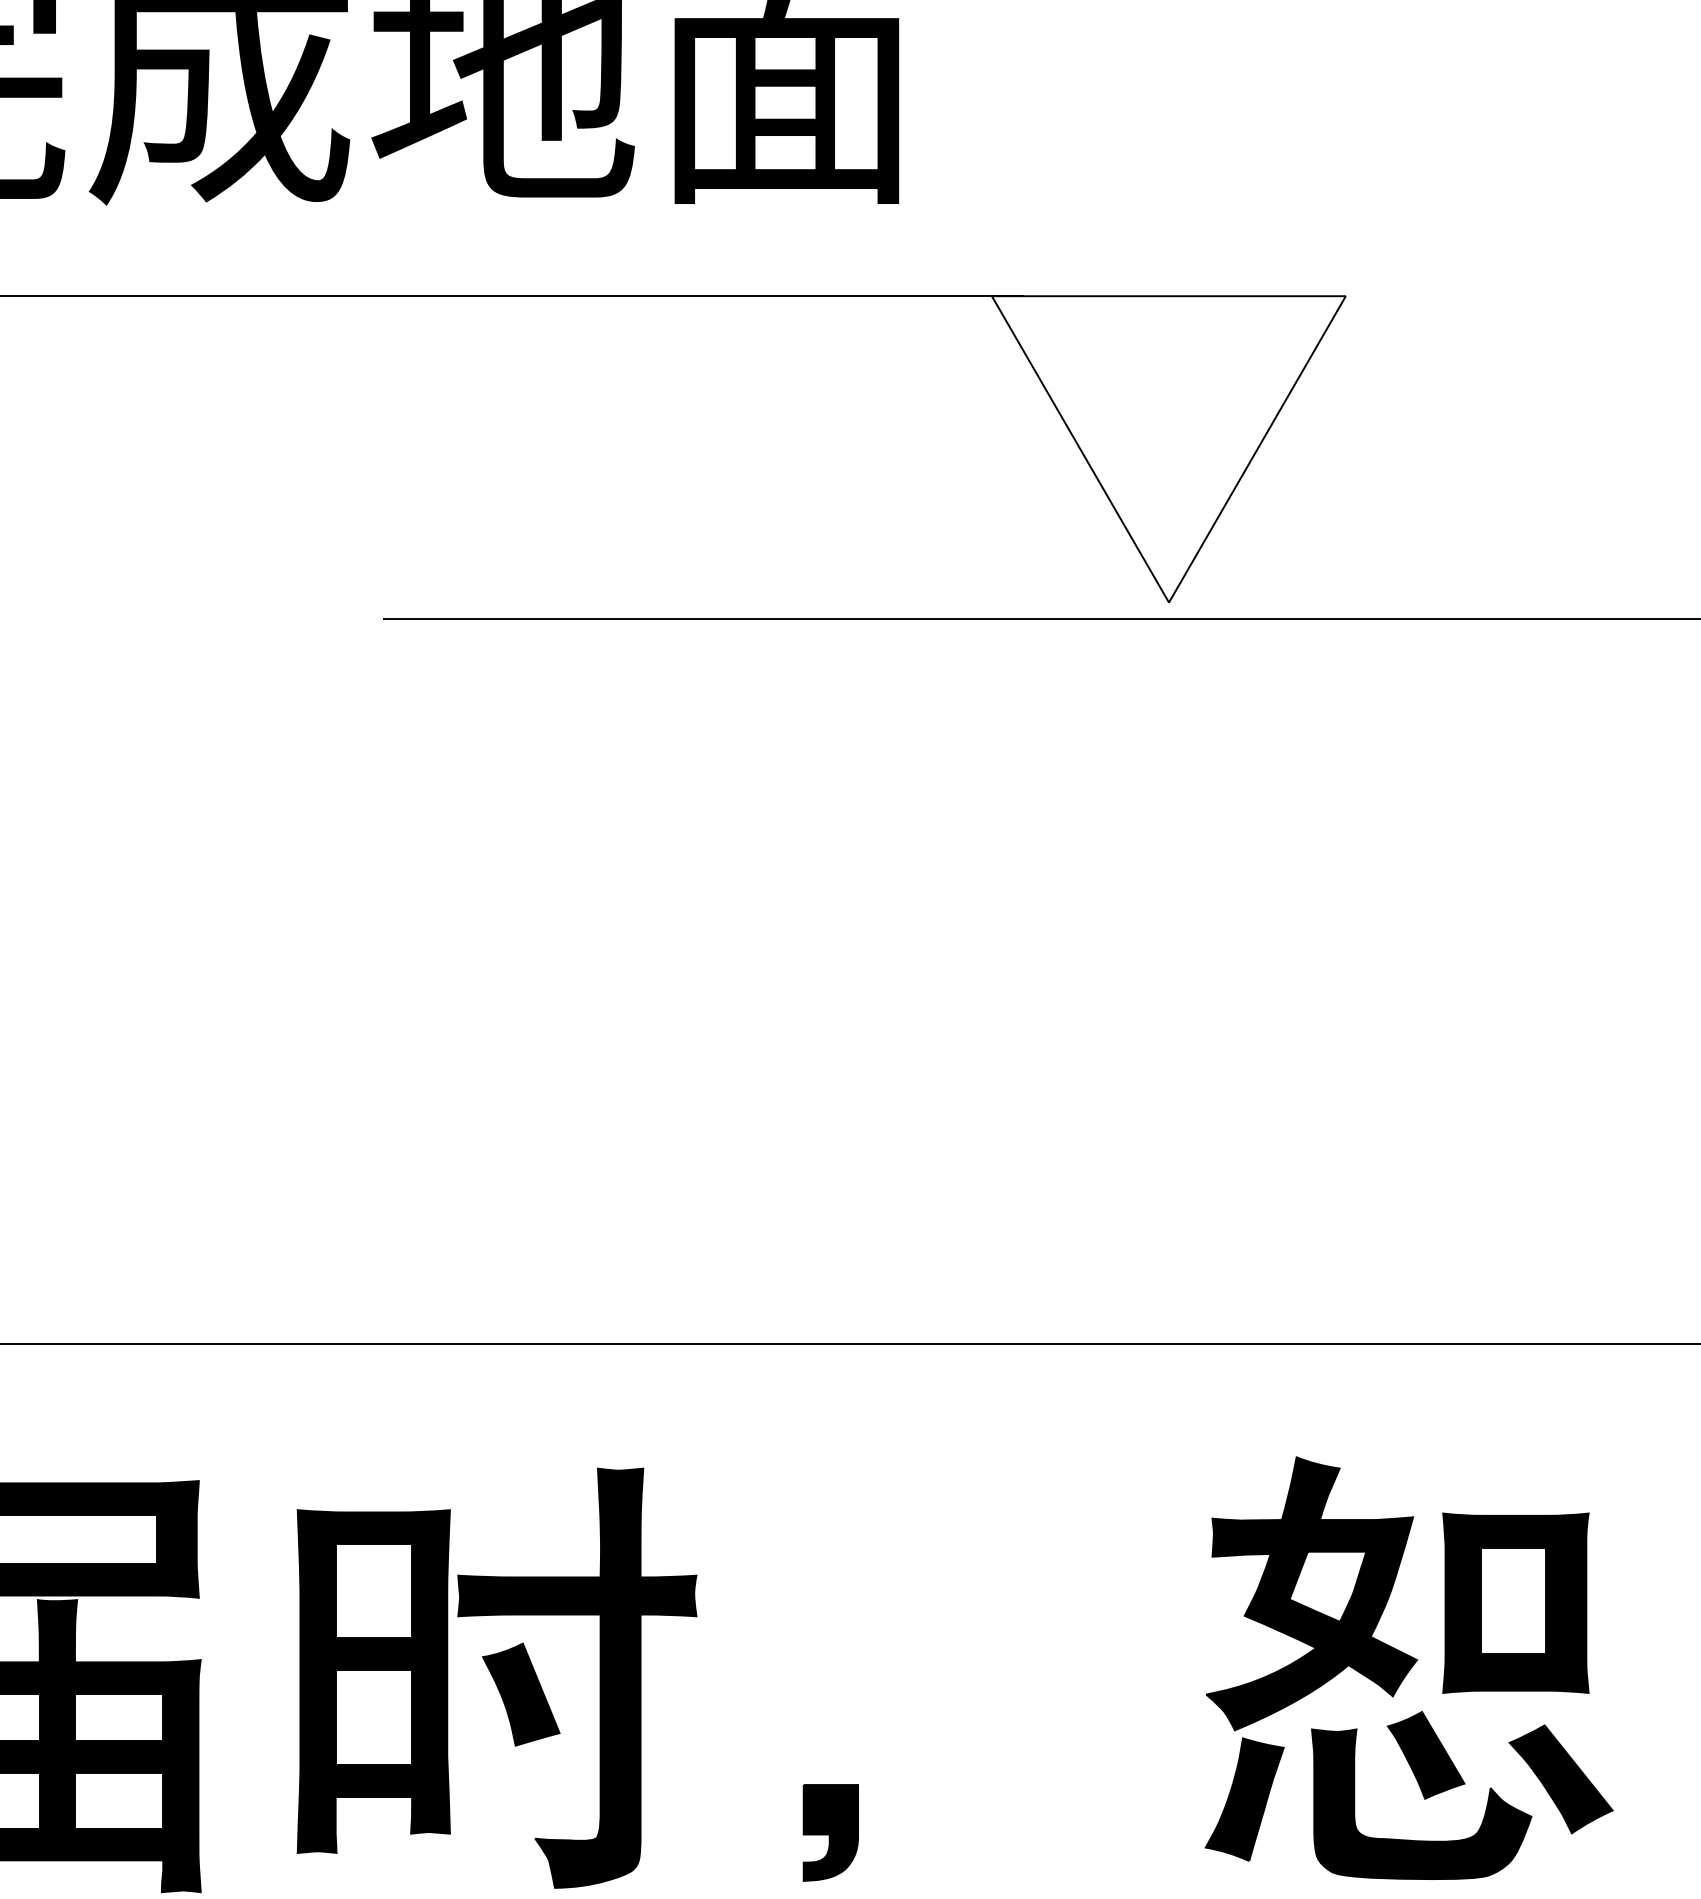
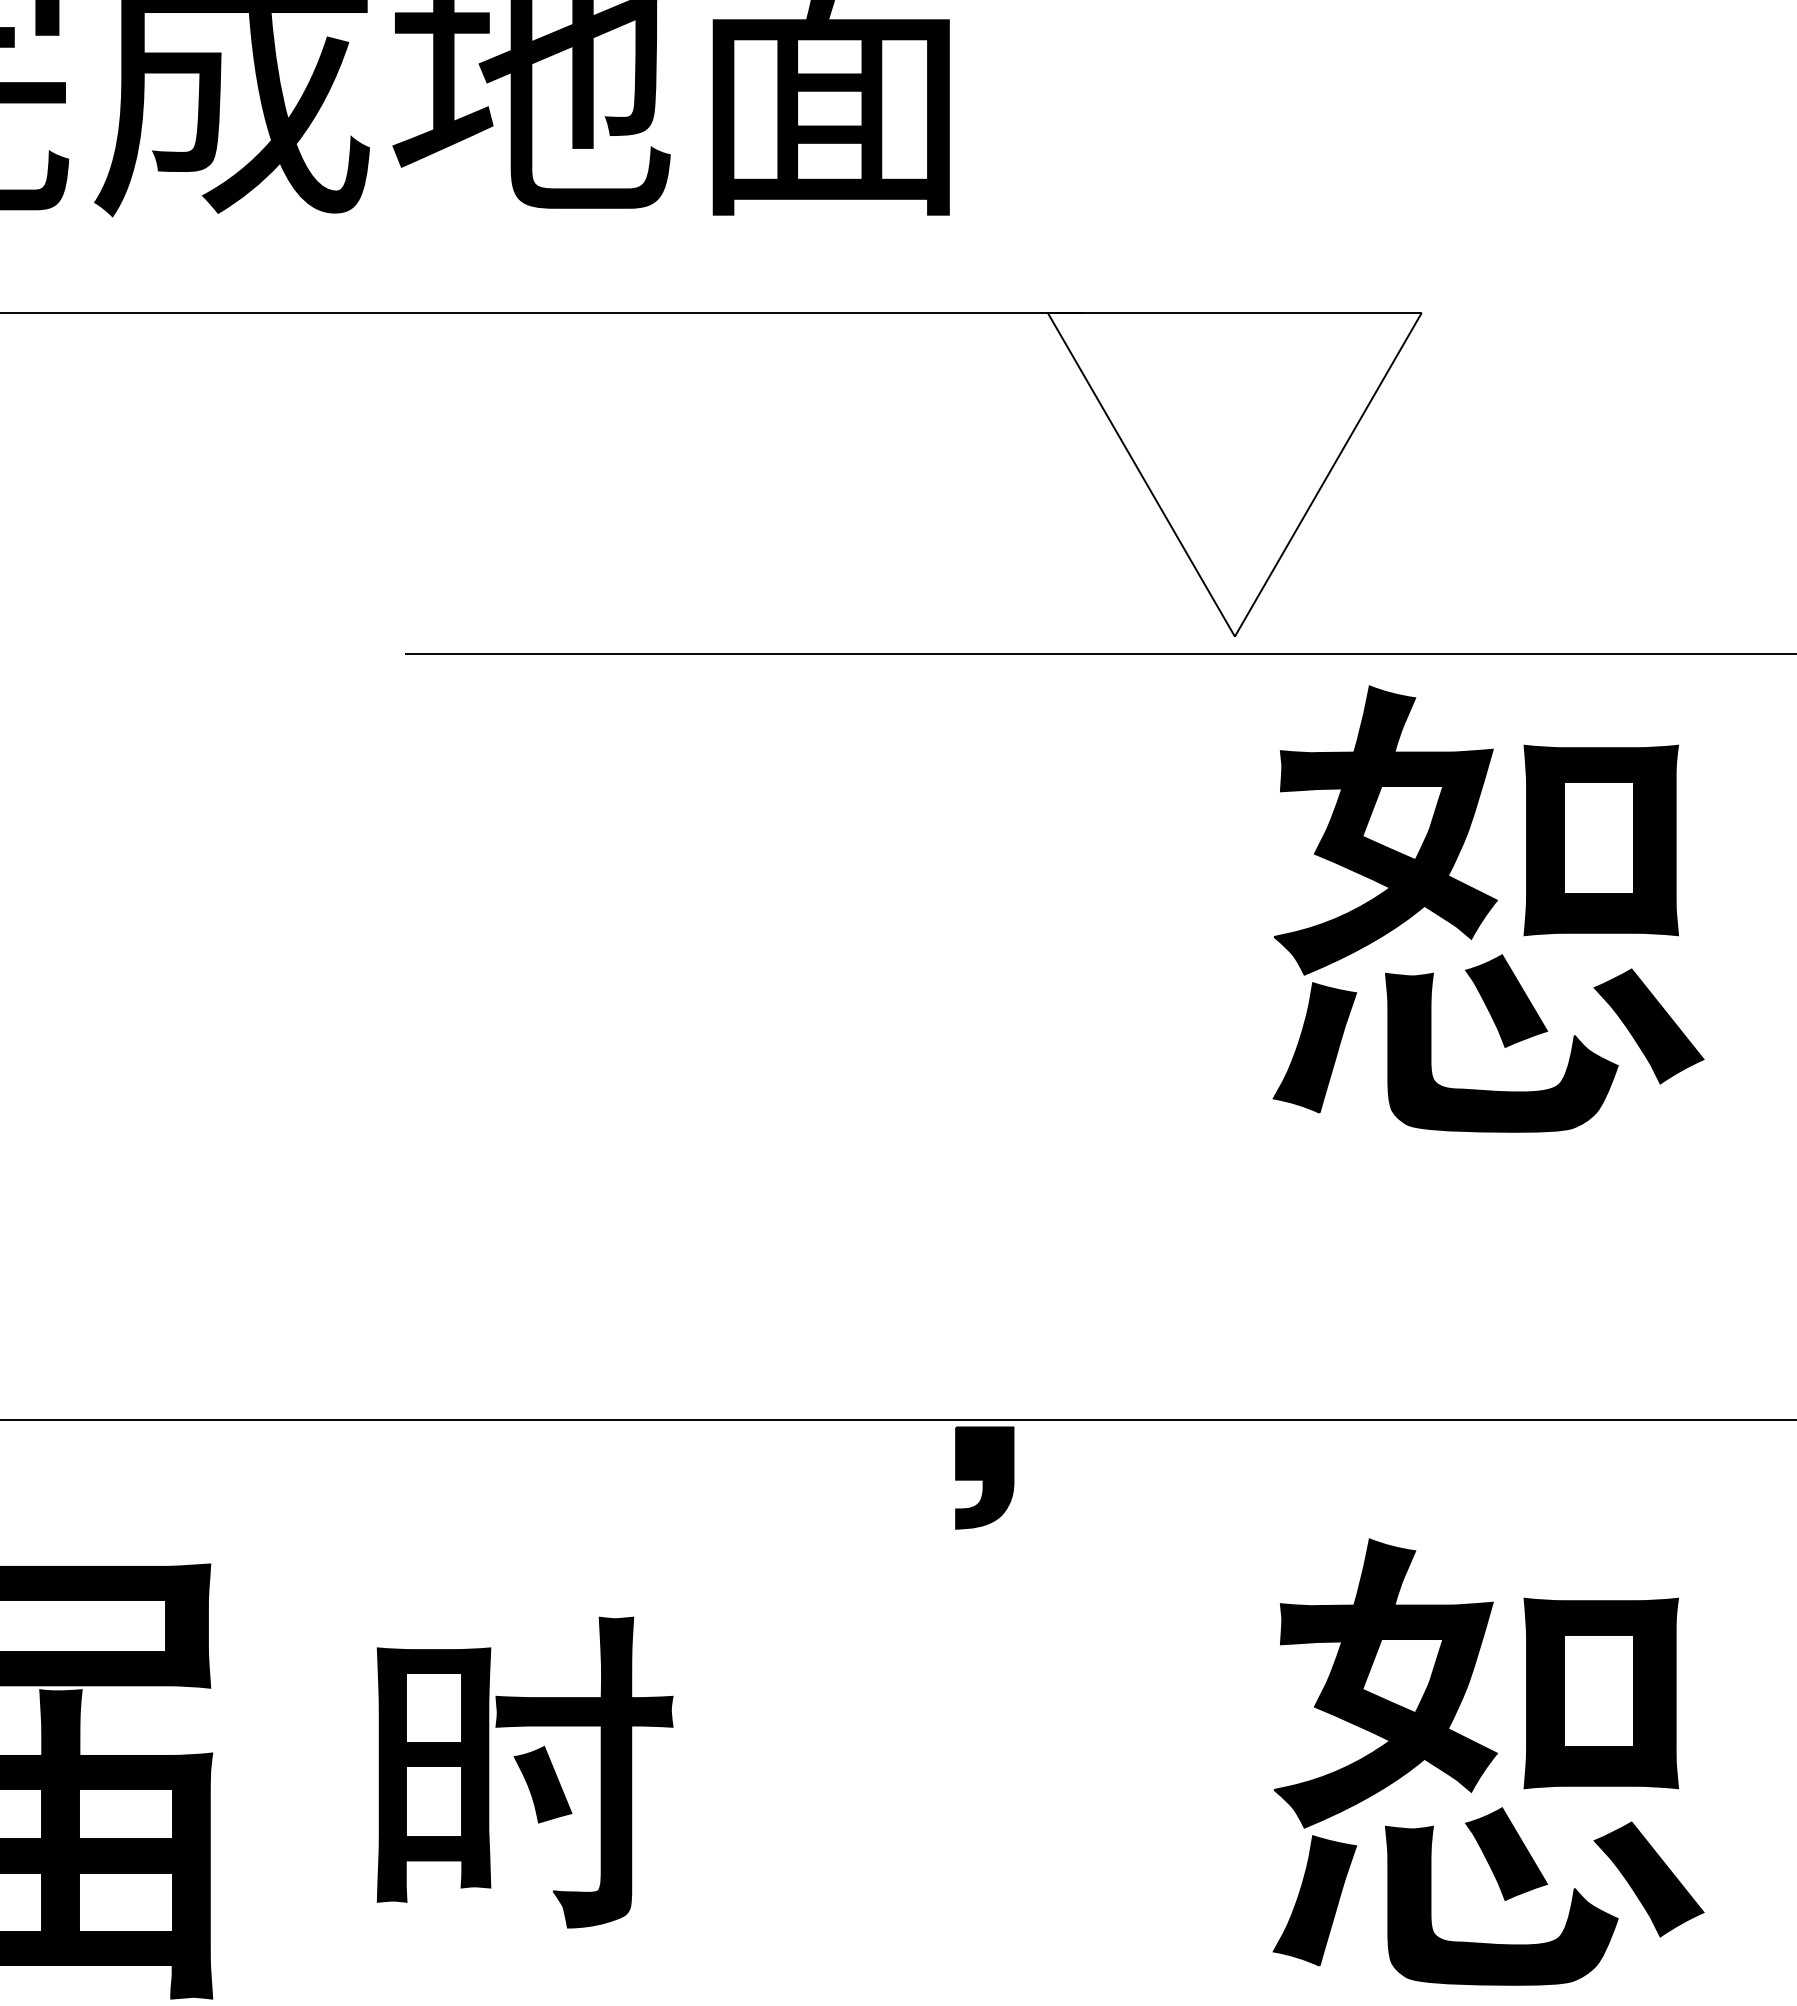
part: (1409, 860) -> (1488, 908), added
part: (496, 1678) -> (524, 1772), size x0.7
part: (830, 1832) -> (984, 1477), moved

